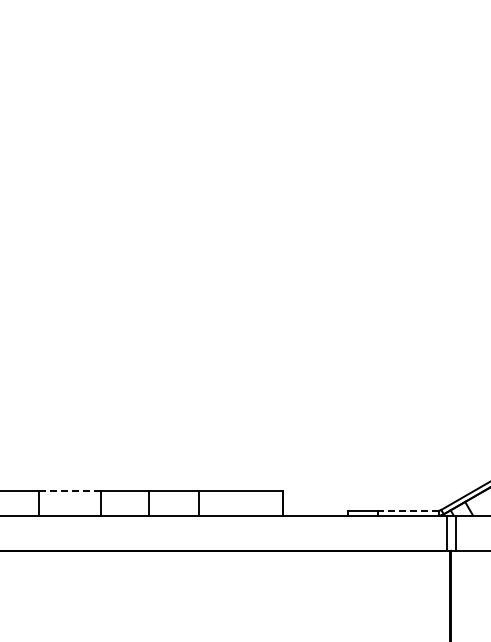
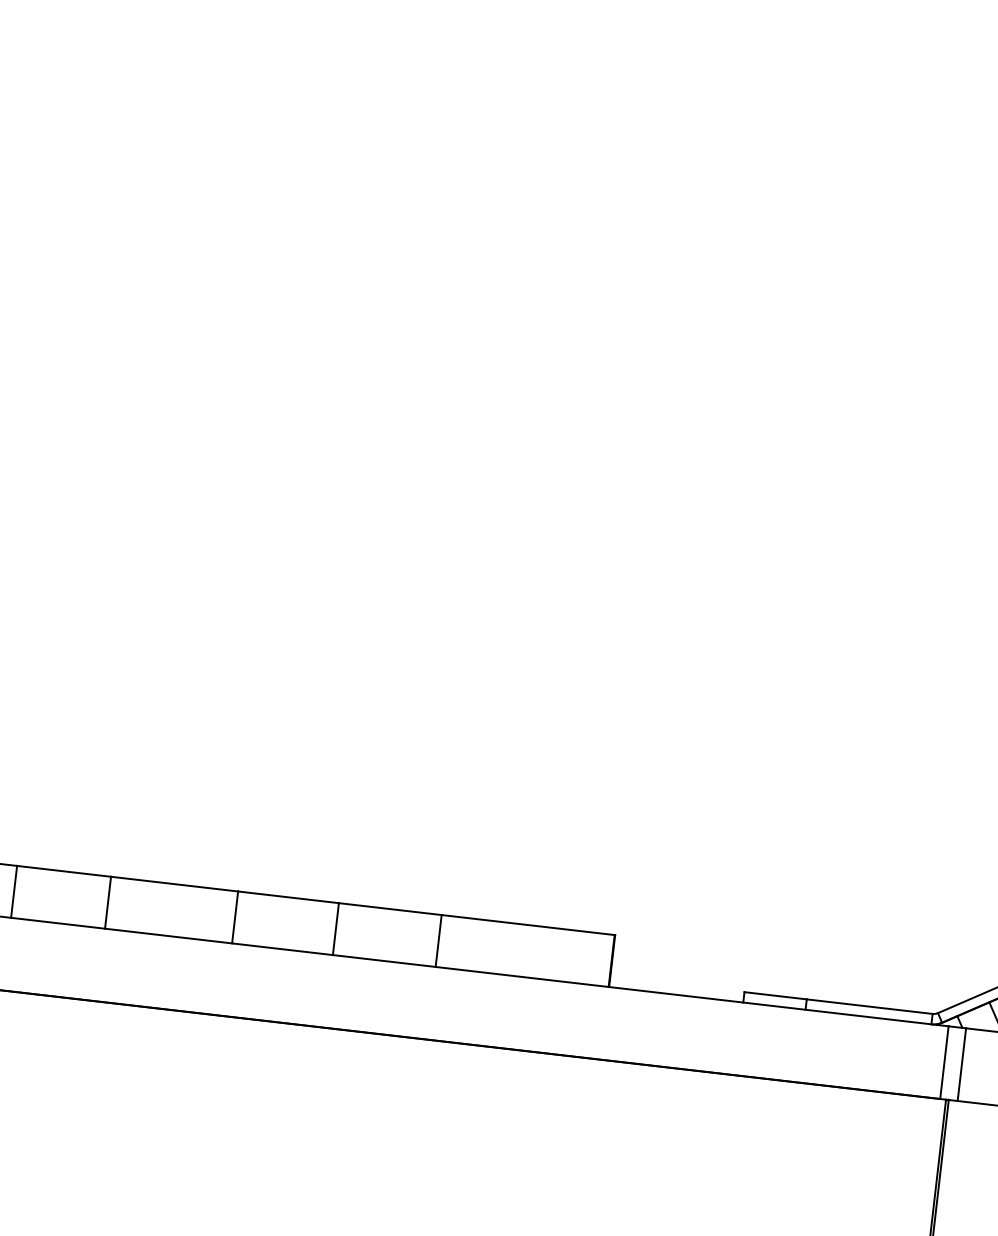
line: (69, 490) -> (173, 883), dashed -> solid
line: (407, 510) -> (868, 1006), dashed -> solid

